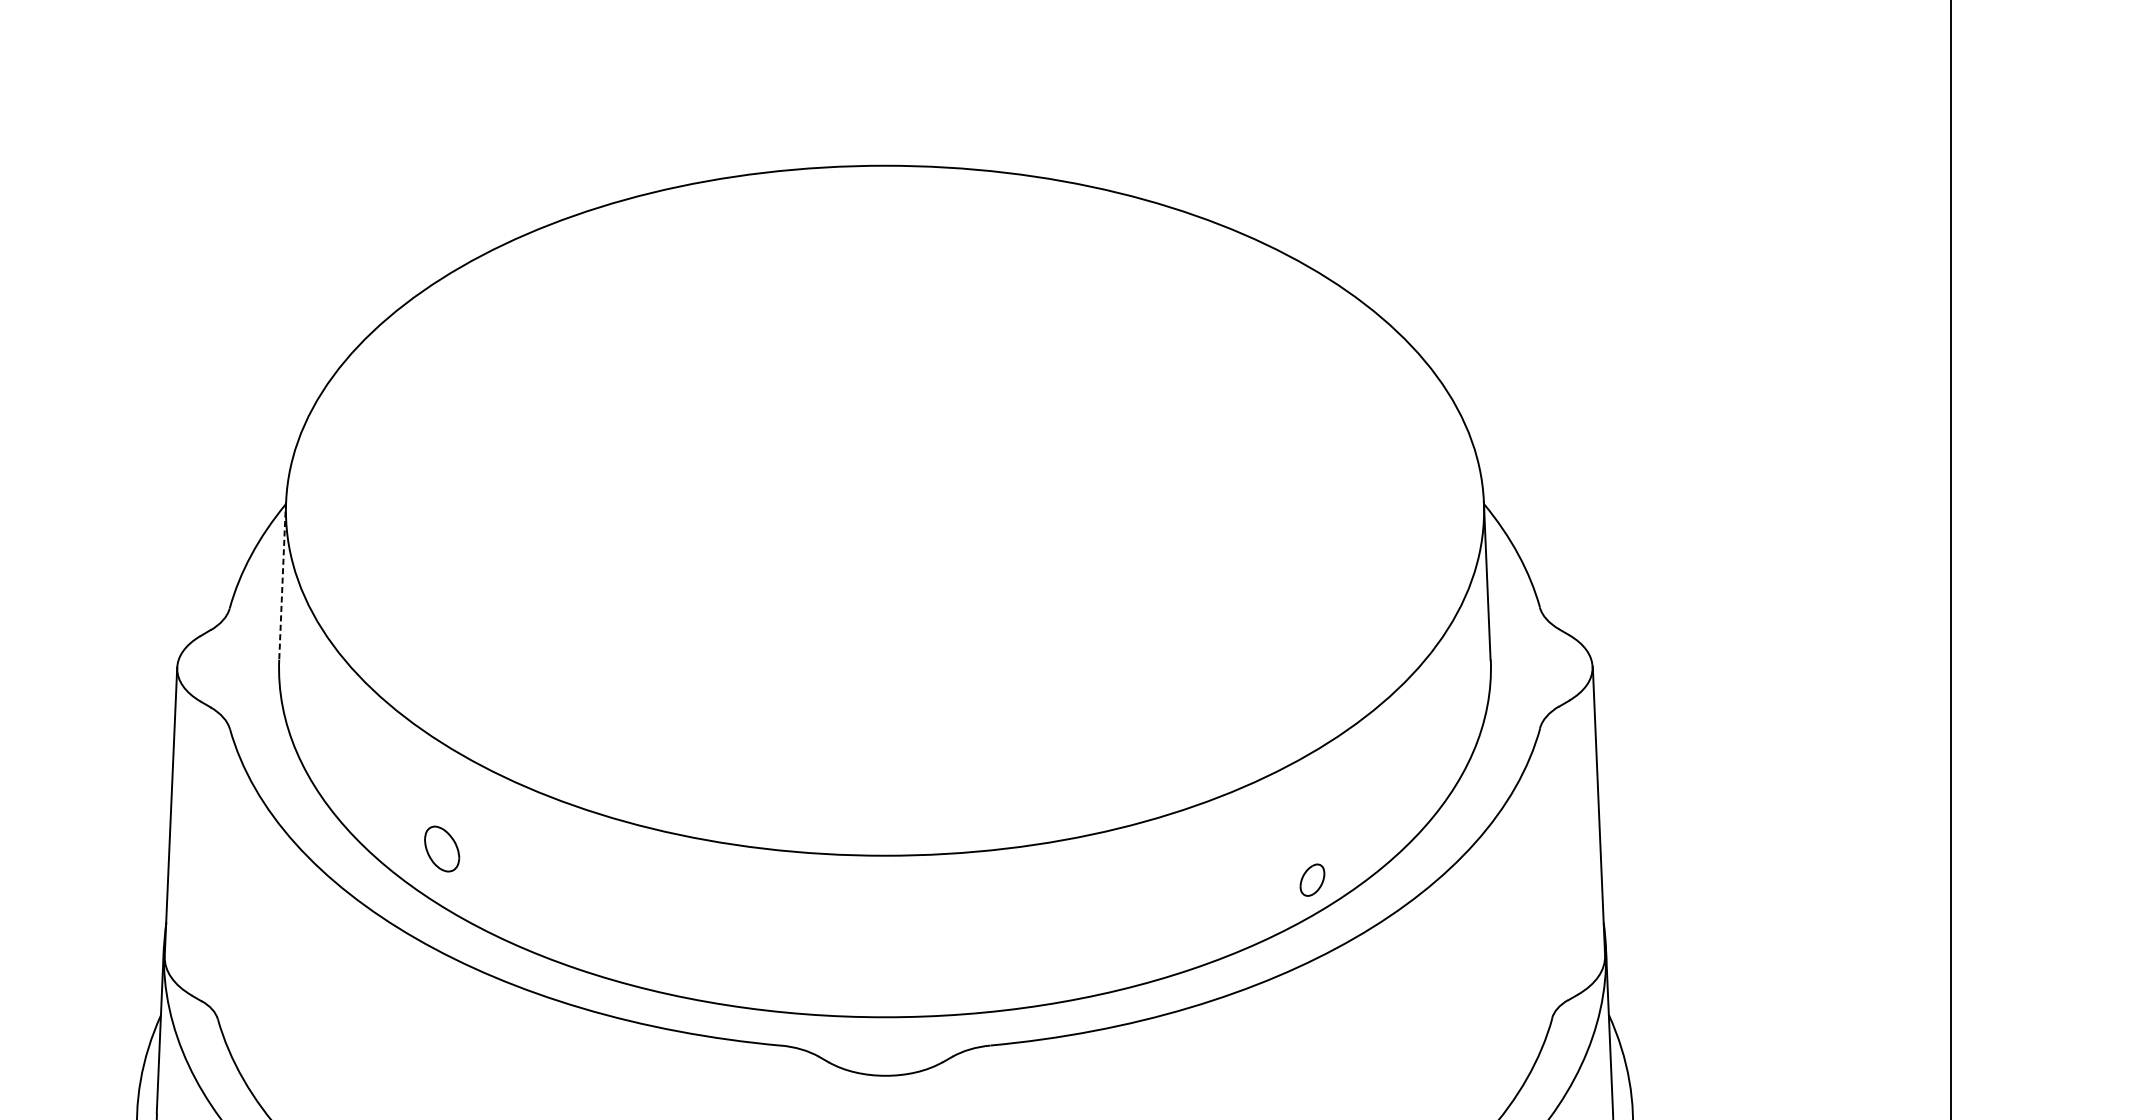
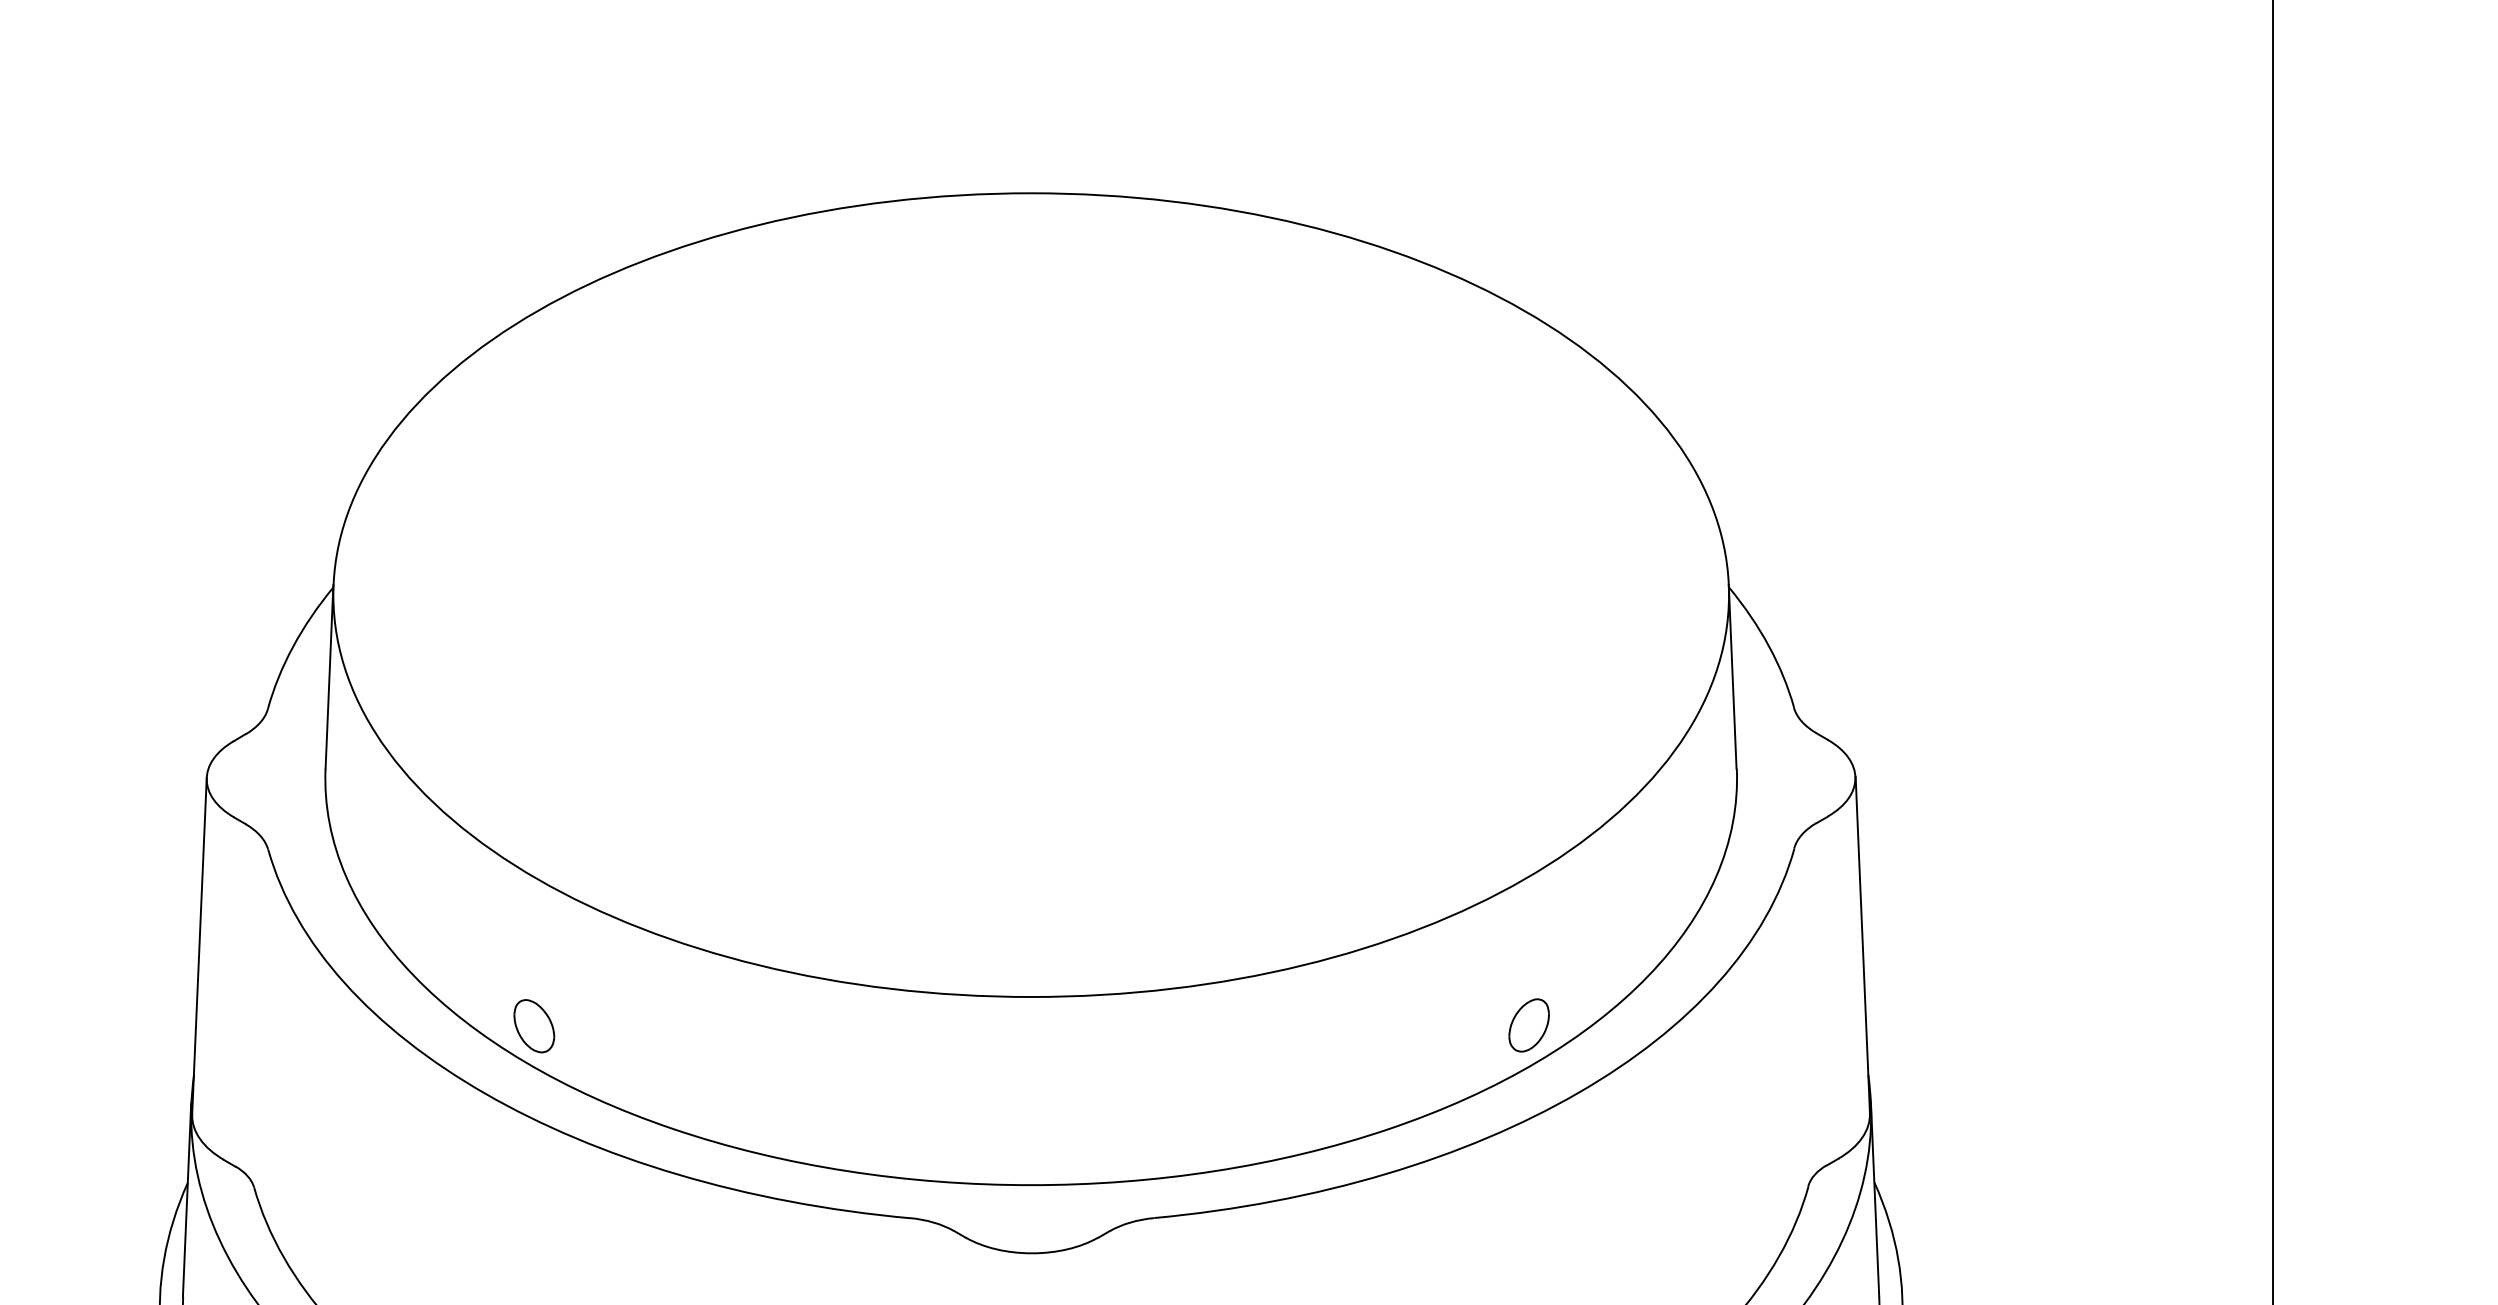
line: (282, 580) -> (329, 676), dashed -> solid
part: (442, 849) -> (534, 1026), moved
part: (1311, 880) -> (1528, 1025), size x1.43

